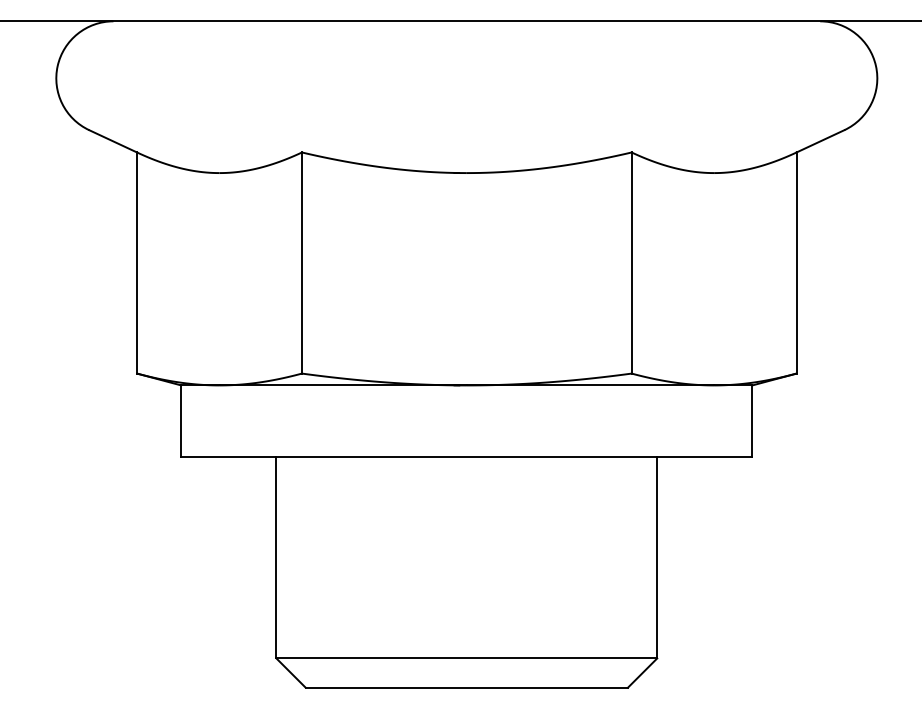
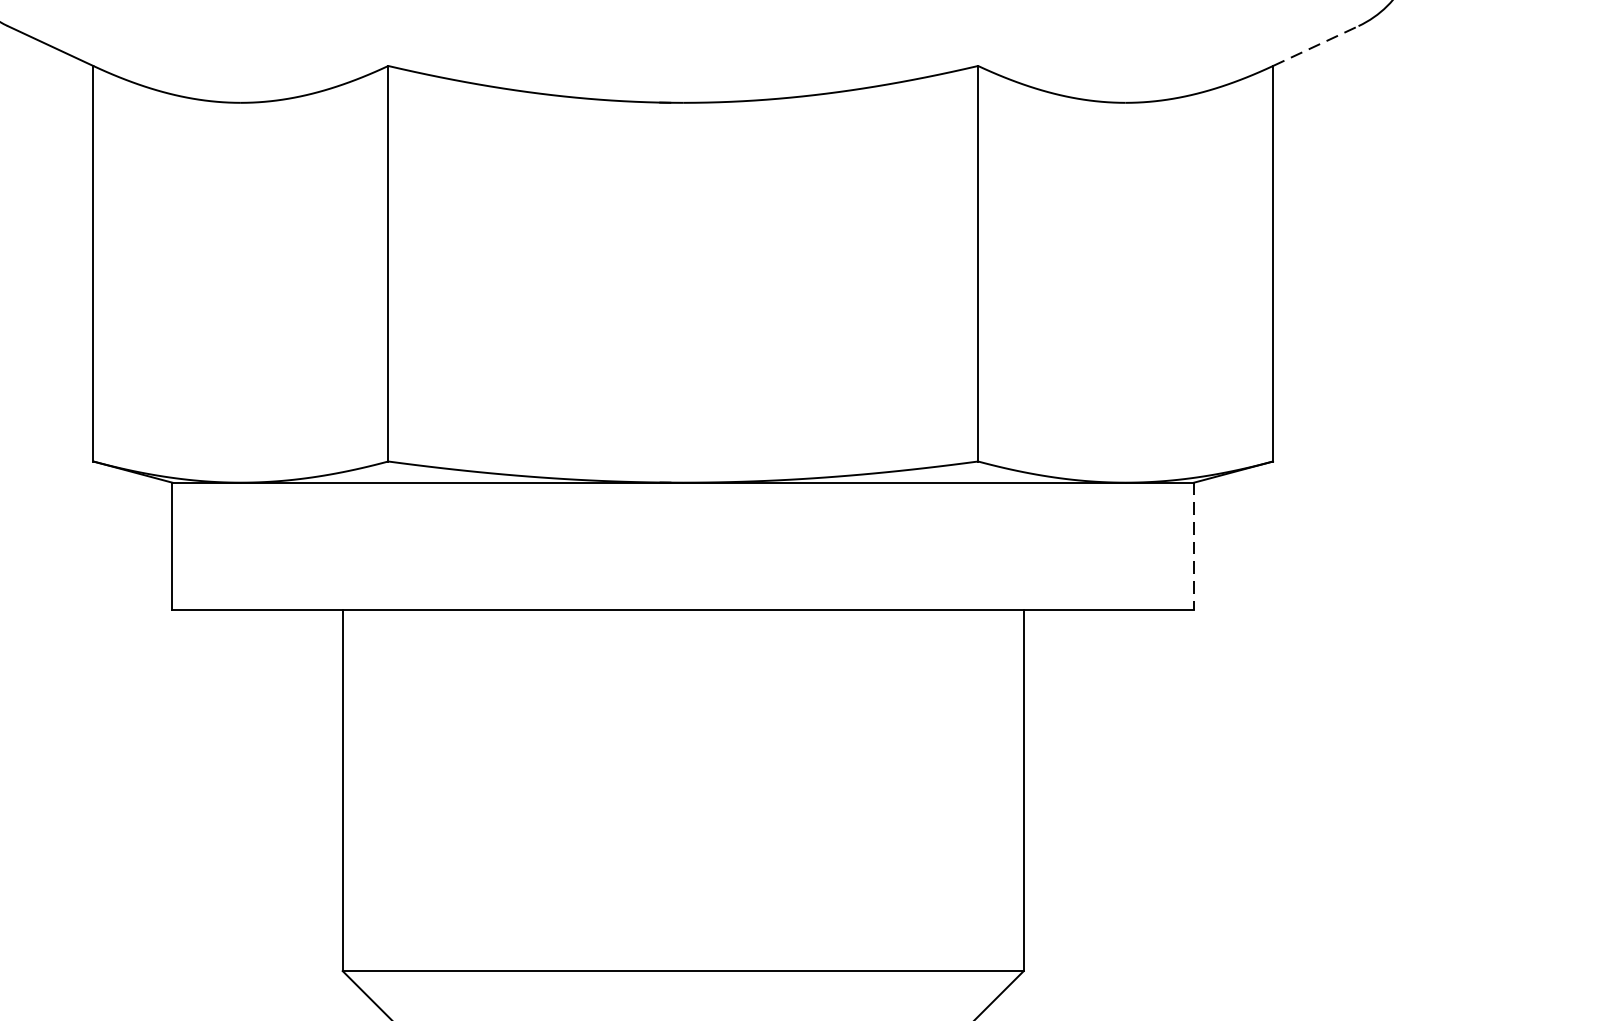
line: (820, 141) -> (1315, 46), solid -> dashed
line: (752, 421) -> (1194, 547), solid -> dashed

